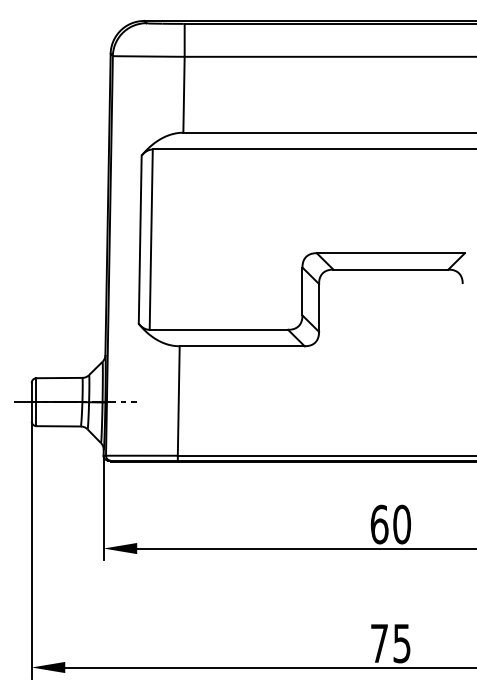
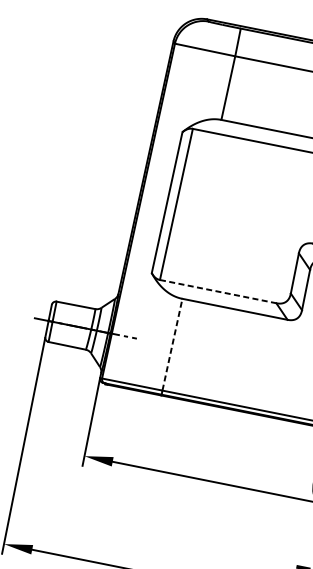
line: (219, 329) -> (218, 291), solid -> dashed
line: (178, 400) -> (172, 344), solid -> dashed

